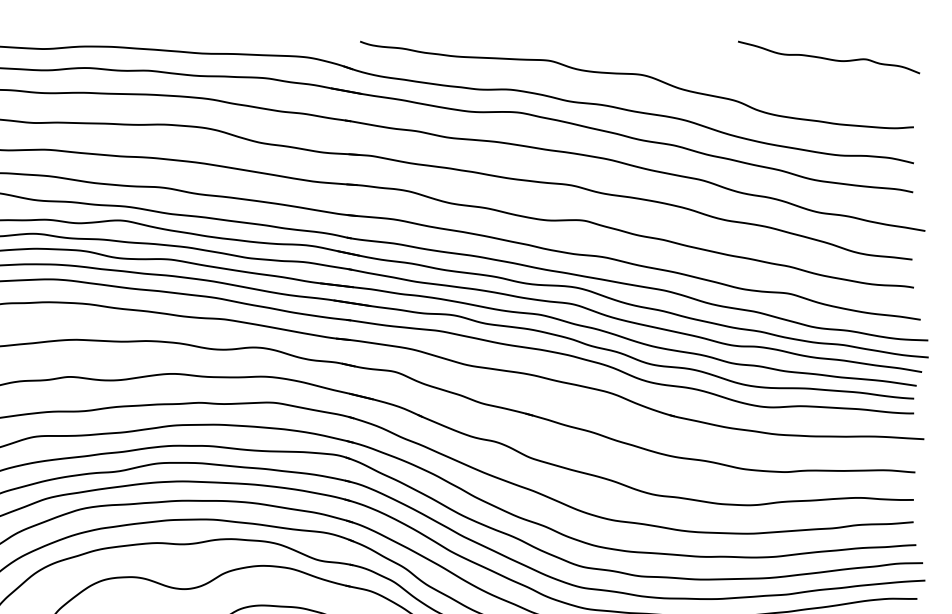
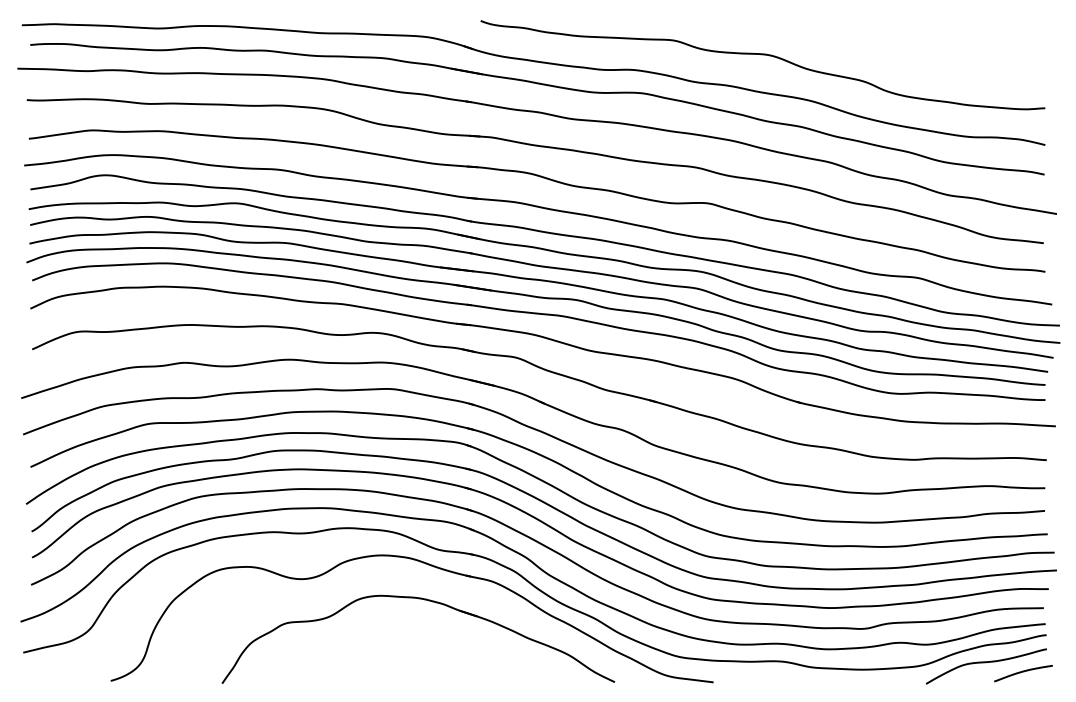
curve: (827, 57) -> (957, 37), removed

